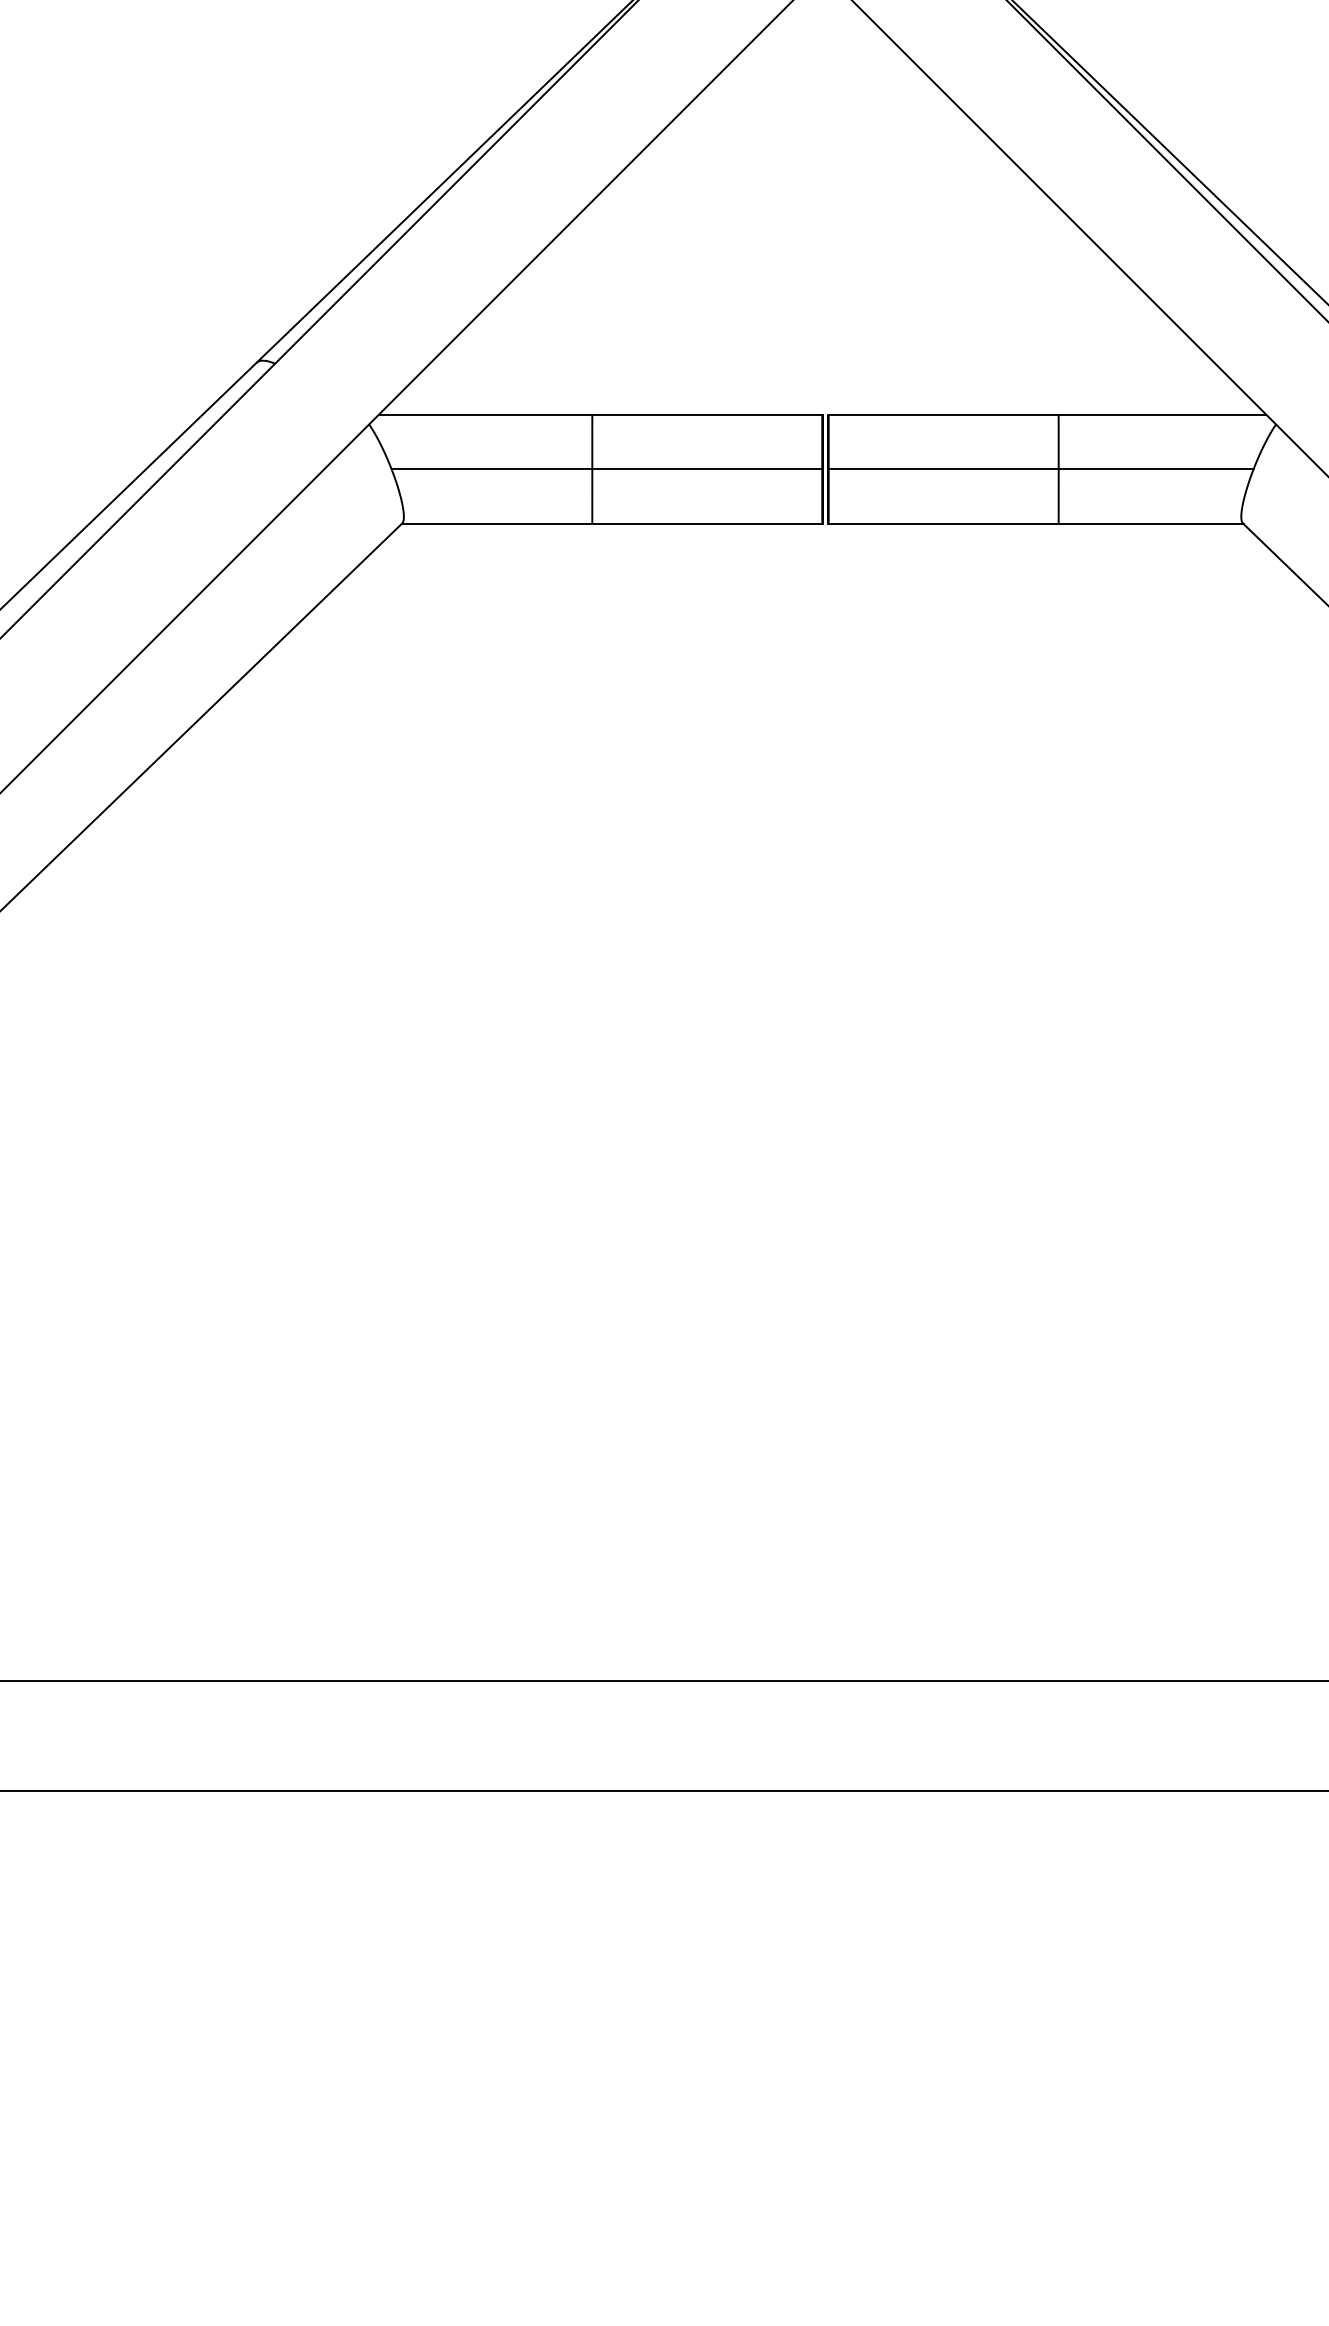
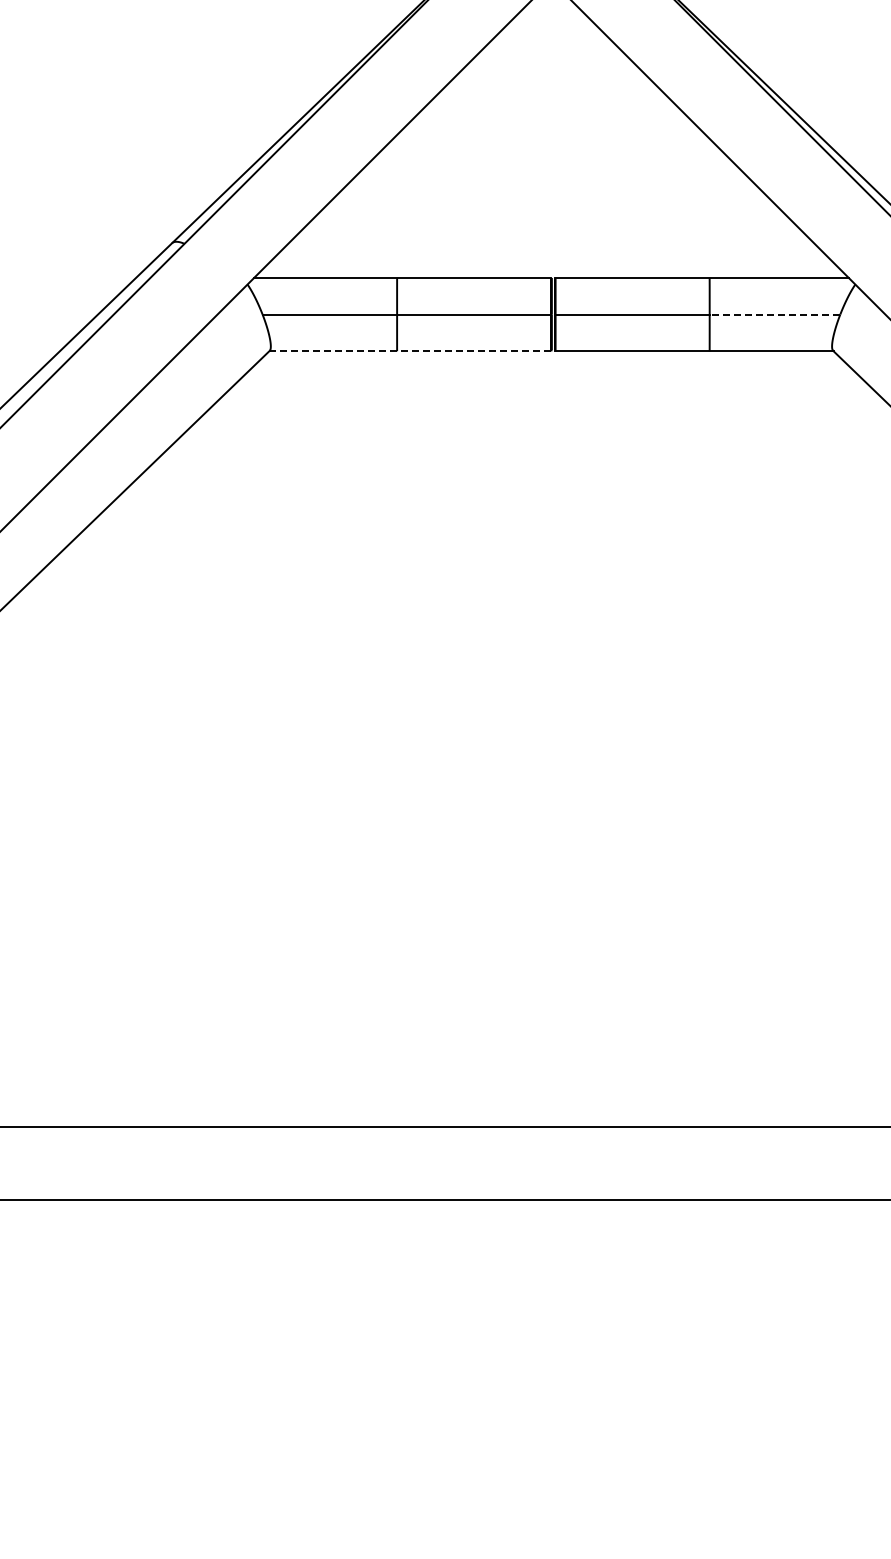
line: (1155, 469) -> (774, 314), solid -> dashed
line: (610, 524) -> (409, 351), solid -> dashed

